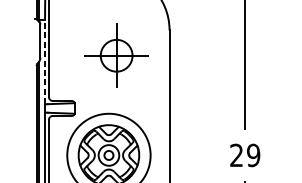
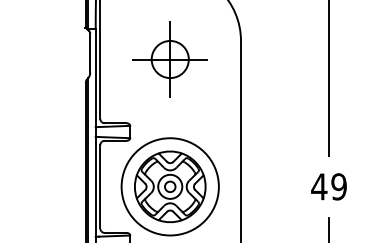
part: (116, 55) -> (169, 59), moved
line: (44, 61) -> (95, 77), dashed -> solid
text: (236, 155) -> (319, 186), 29 -> 49

